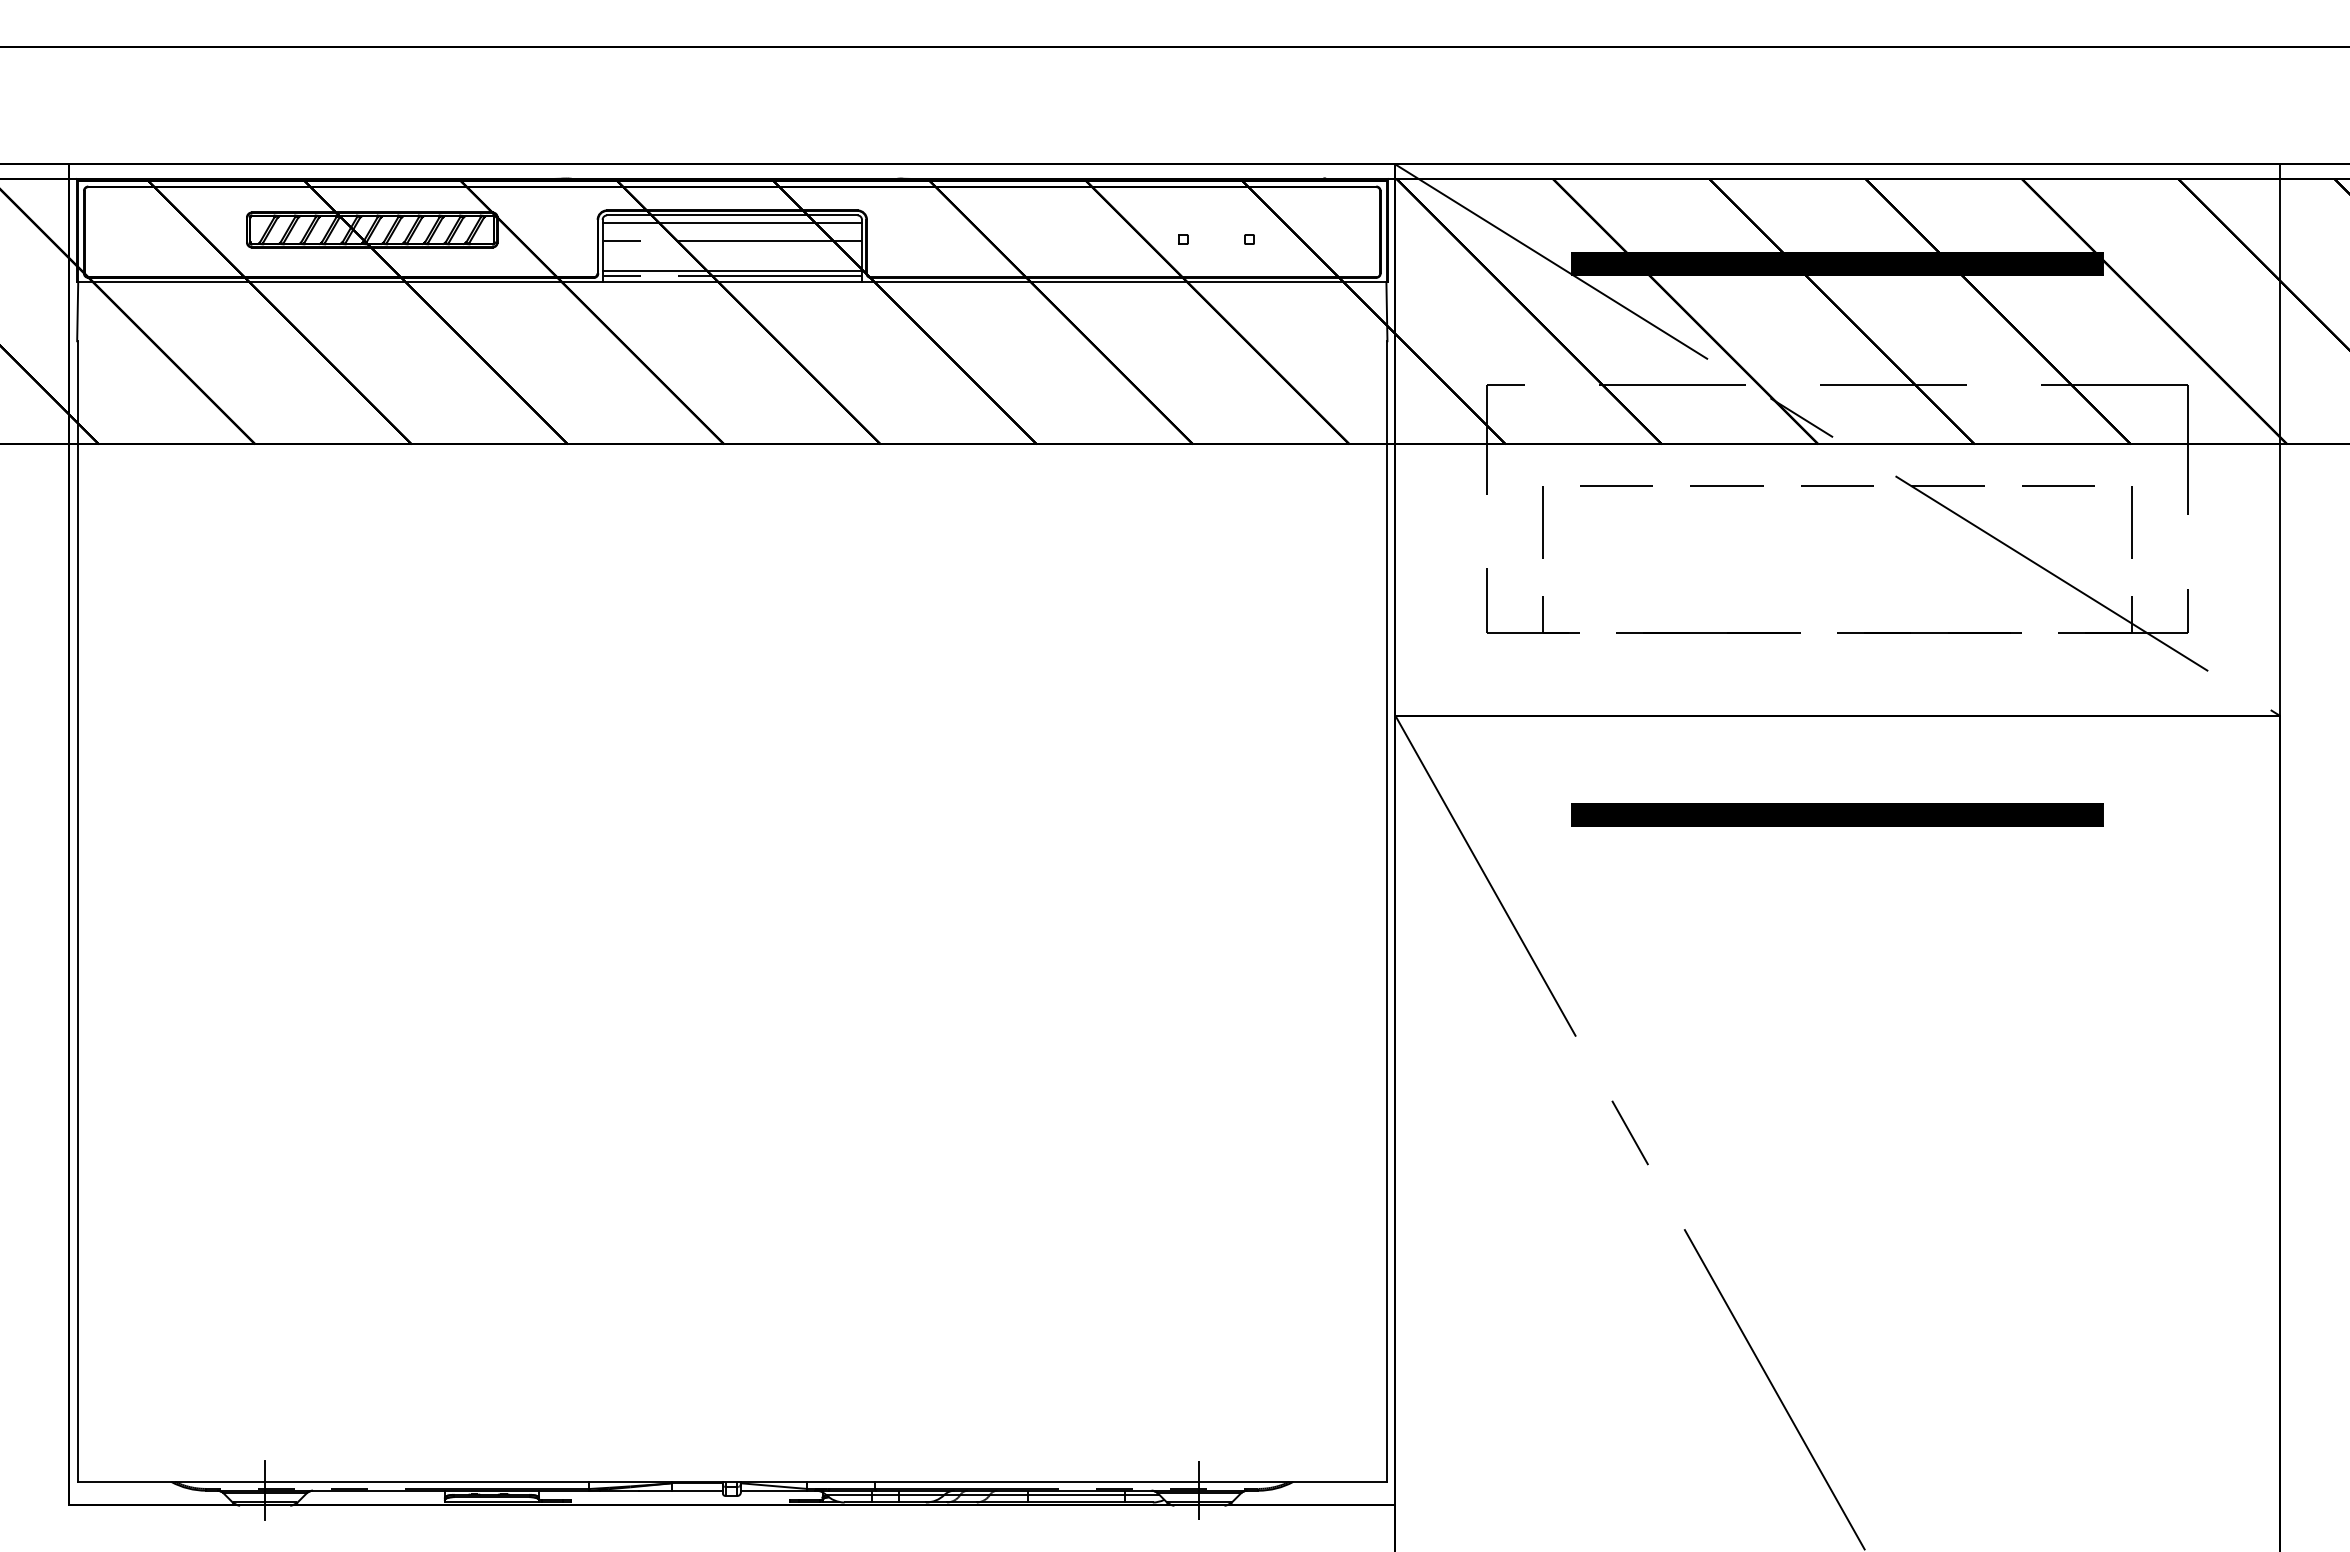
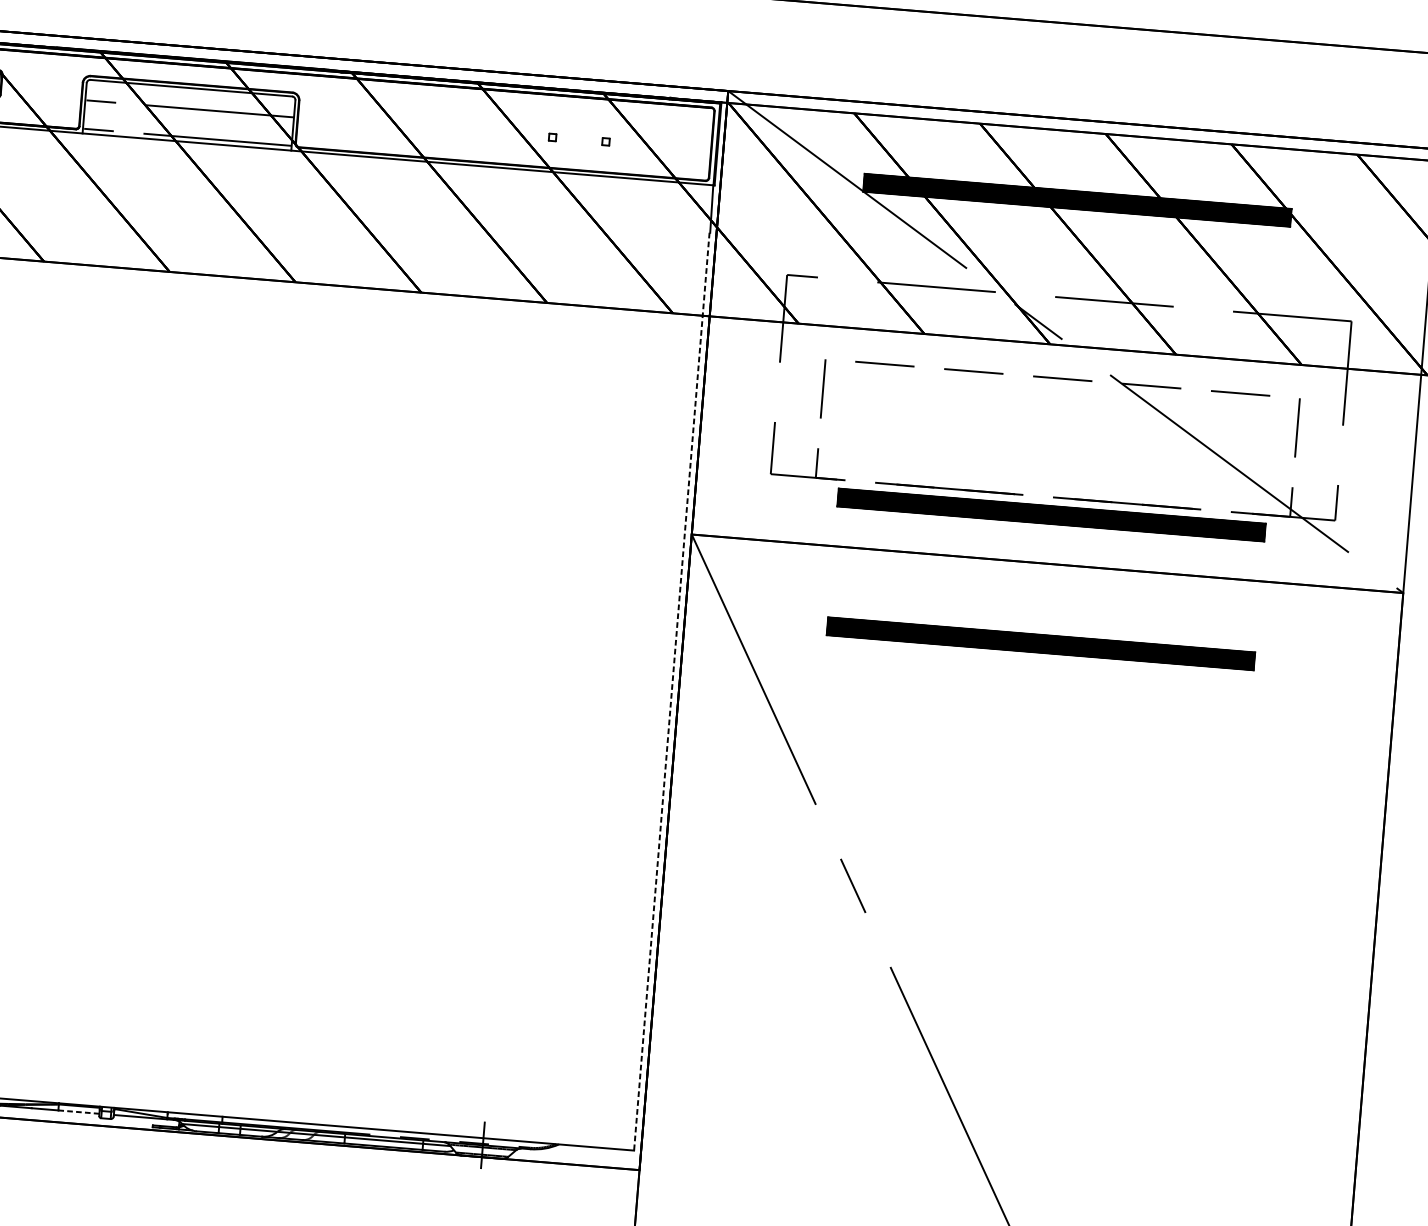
line: (732, 222) -> (191, 93), removed
line: (732, 270) -> (187, 132), removed
part: (1837, 654) -> (1051, 514), added
line: (1386, 912) -> (671, 692), solid -> dashed
line: (696, 1490) -> (78, 1111), solid -> dashed

